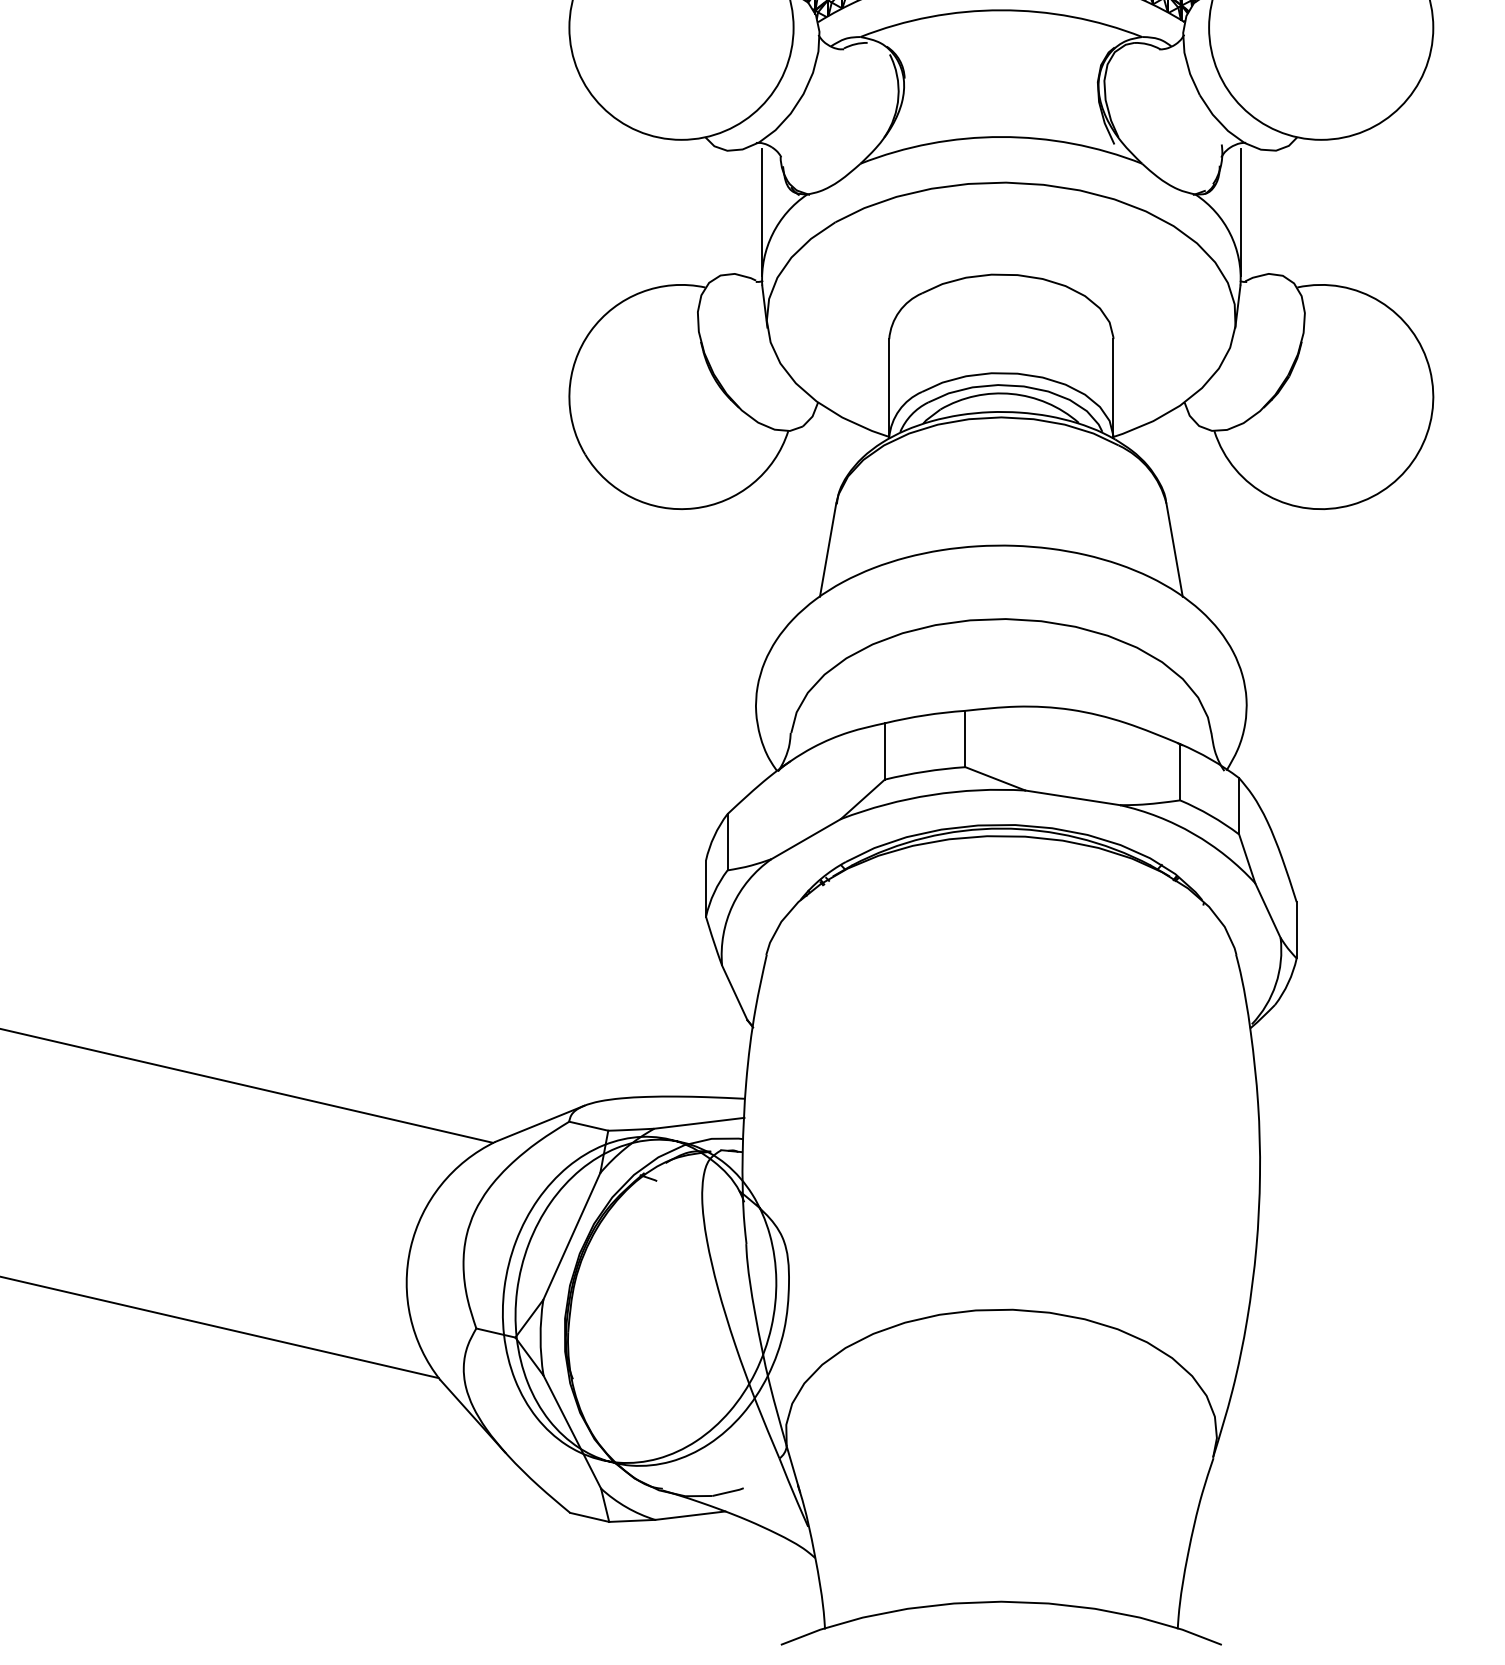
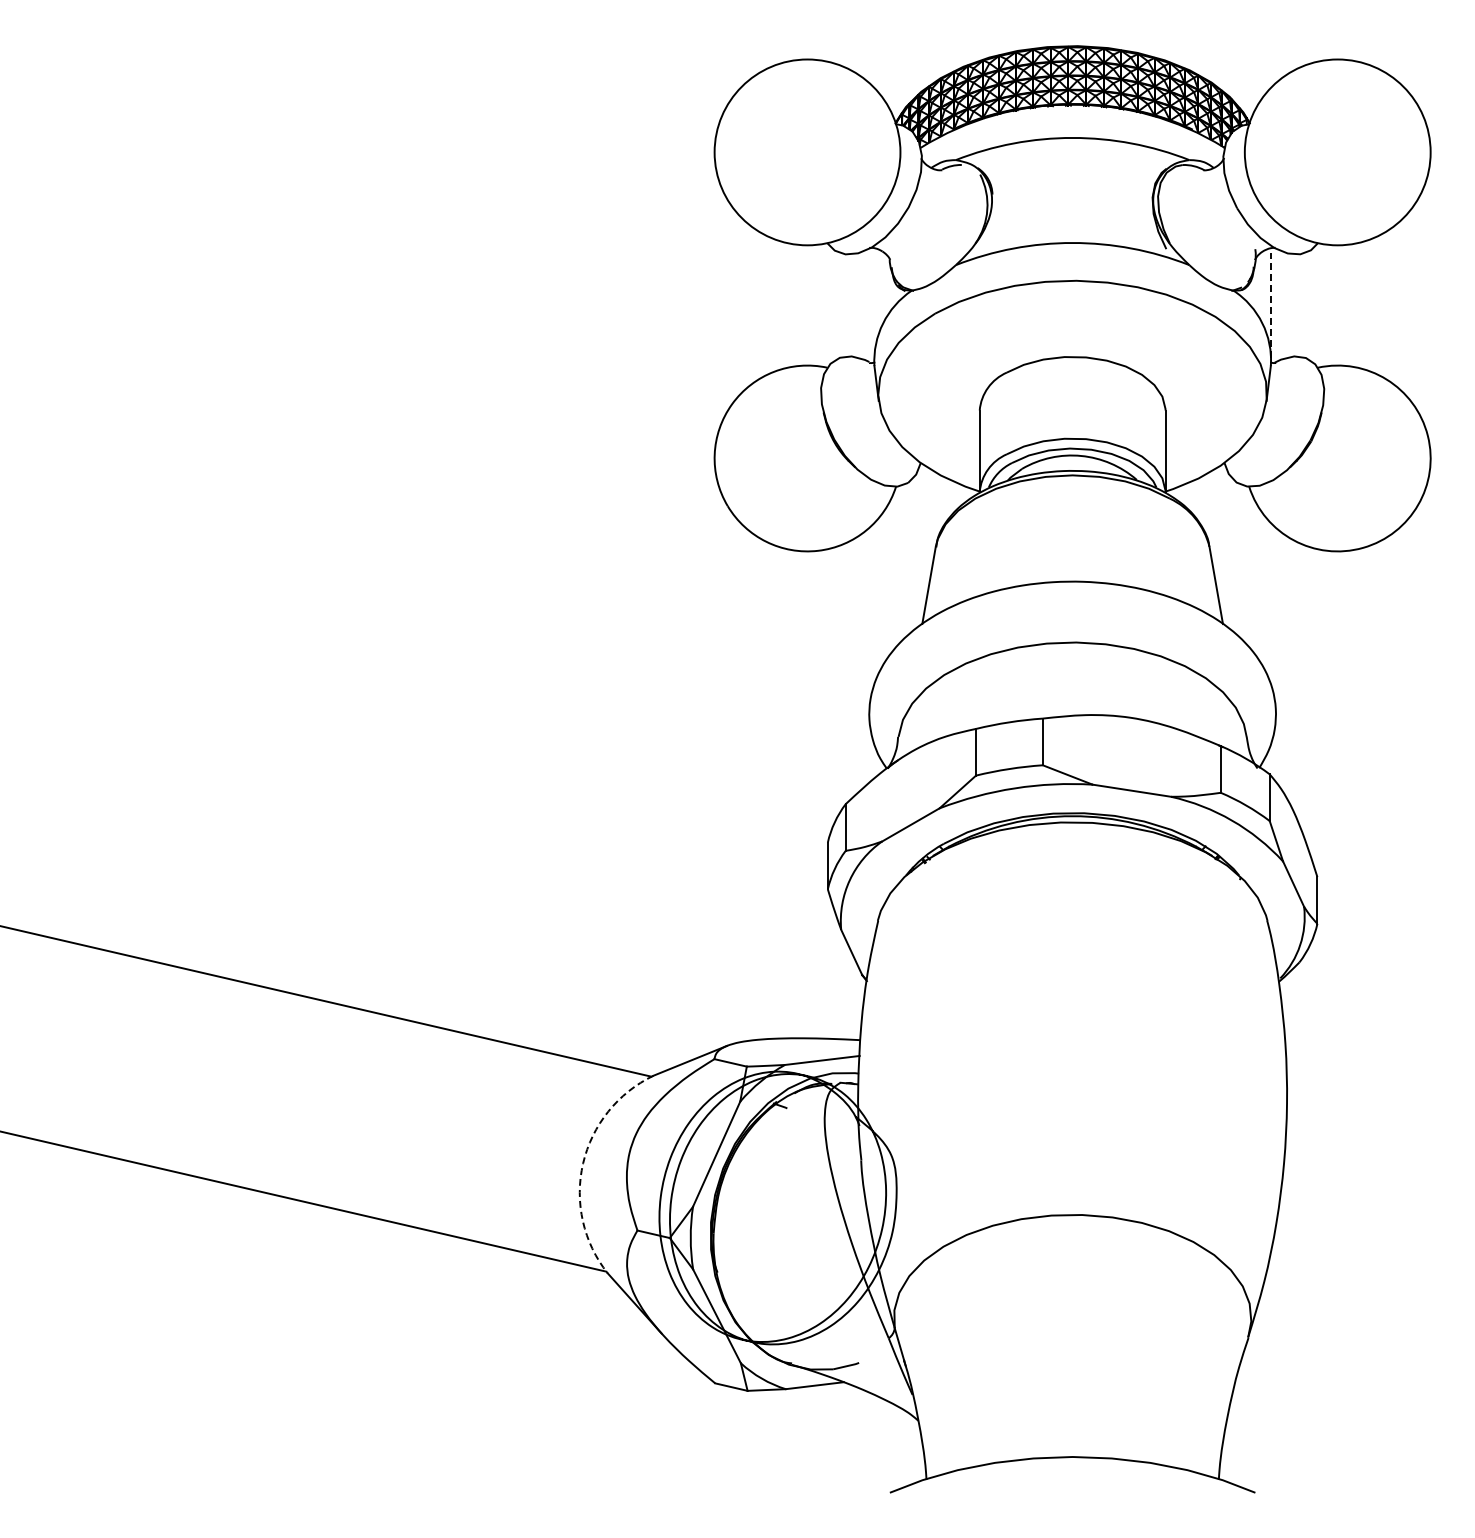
line: (761, 211) -> (873, 304), removed
line: (1241, 212) -> (1271, 305), solid -> dashed
arc: (411, 1247) -> (583, 1163), solid -> dashed

